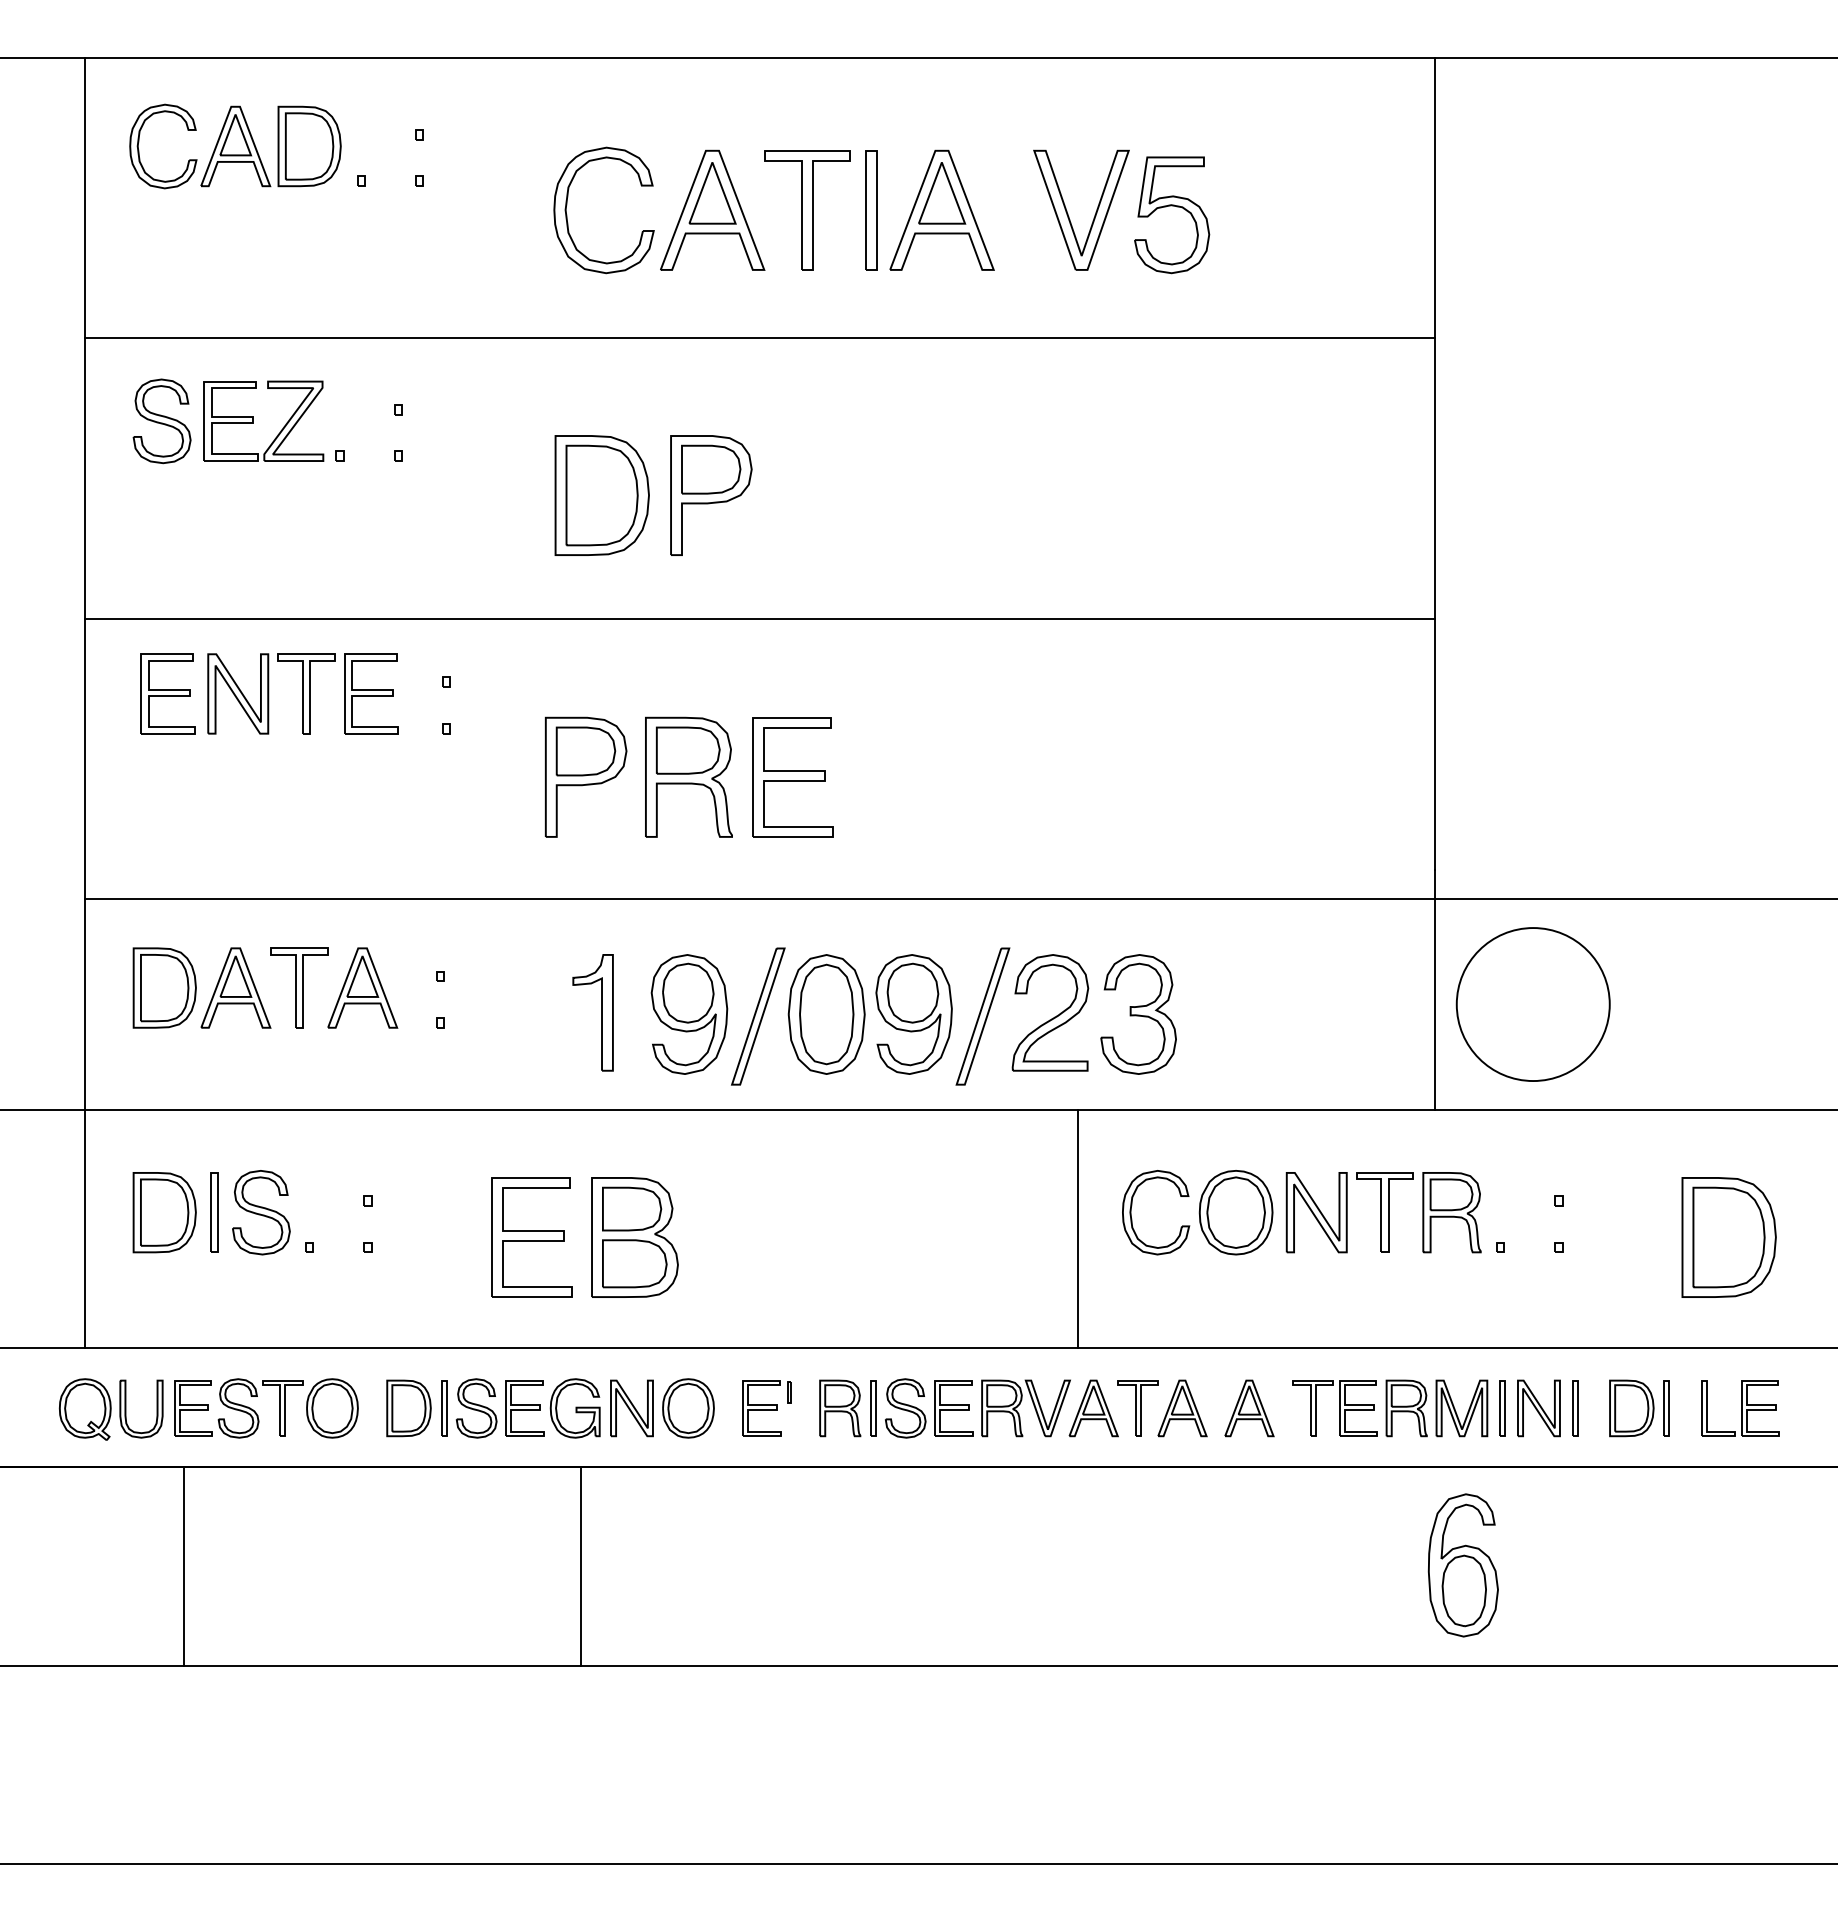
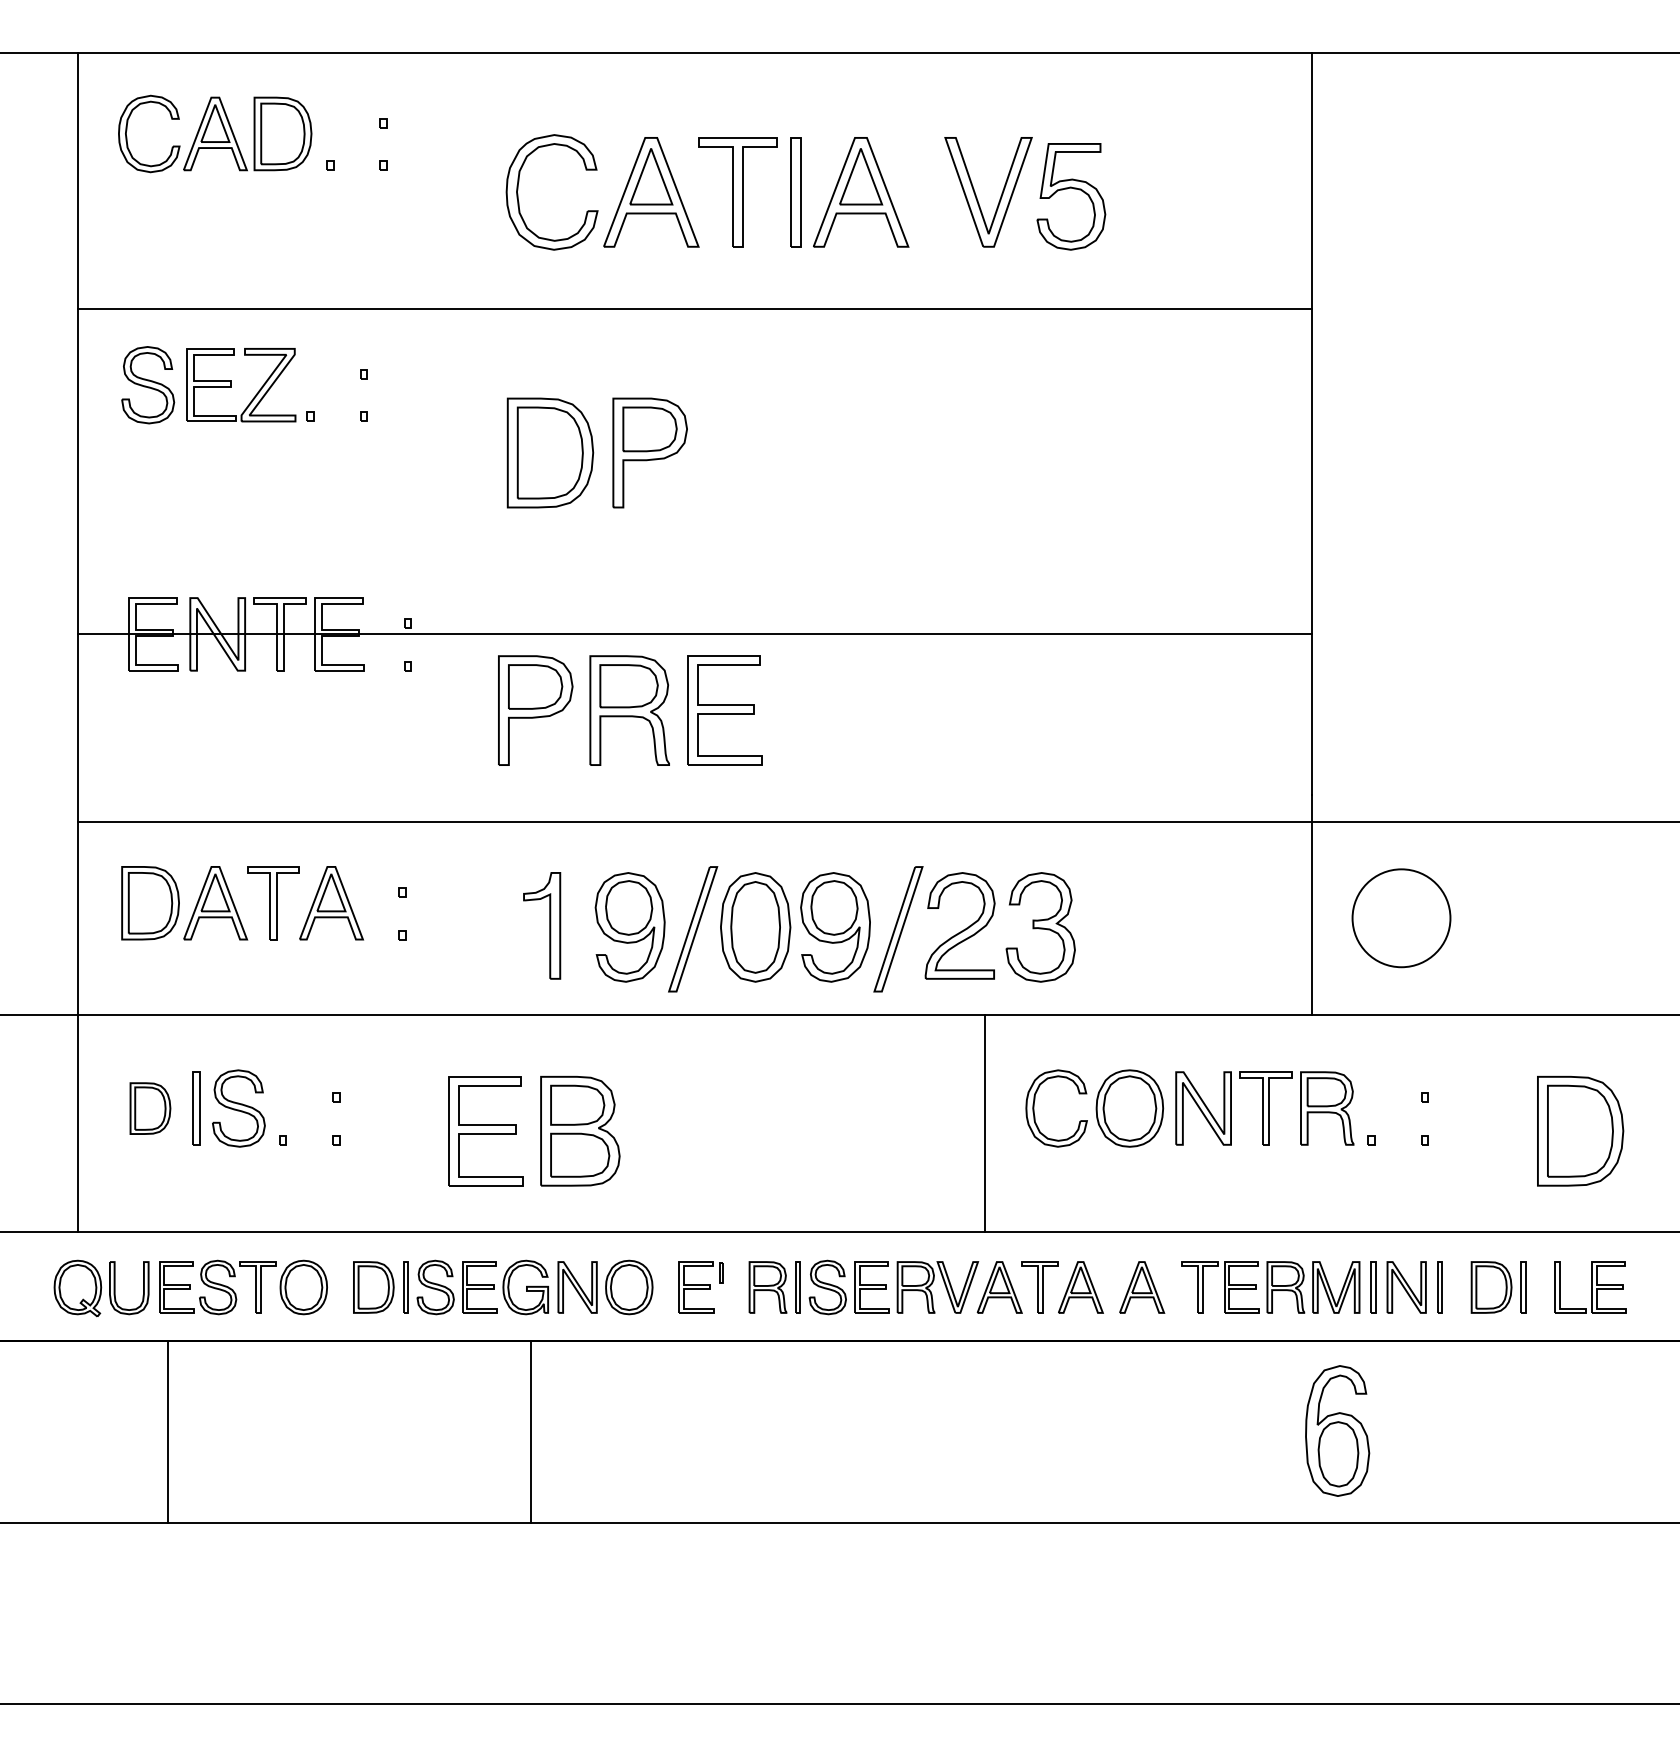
line: (760, 618) -> (695, 633), moved
circle: (1532, 1004) -> (1400, 918), size x0.7
part: (164, 1212) -> (150, 1108), size x0.7

